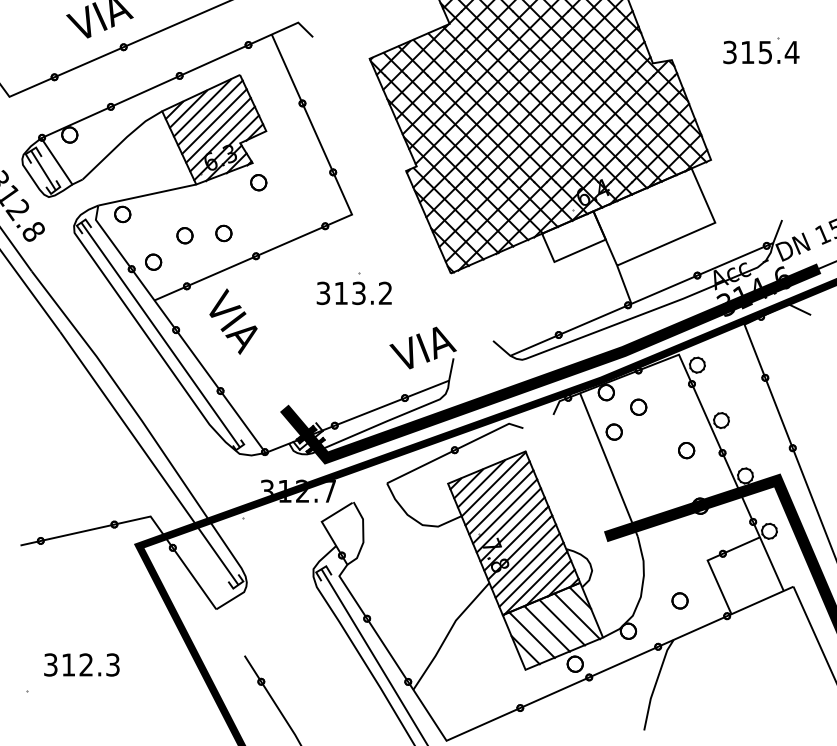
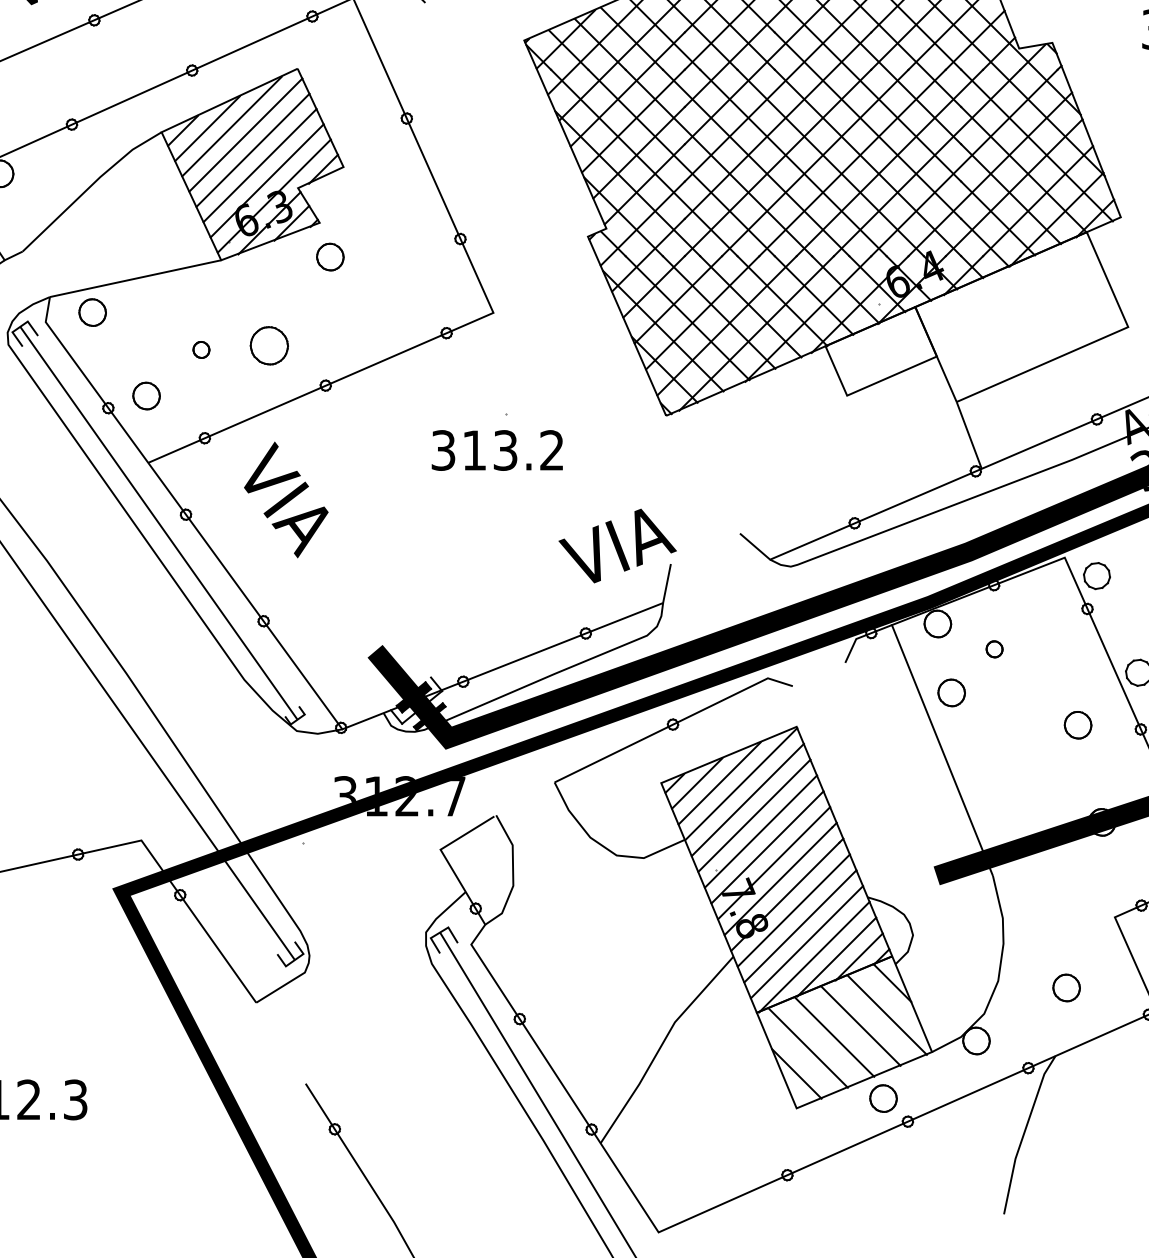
part: (223, 233) -> (268, 345), size x1.4
part: (184, 235) -> (200, 349), size x0.6
part: (638, 406) -> (994, 648), size x0.6

